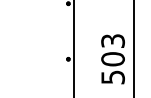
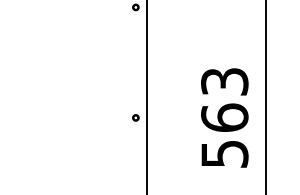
text: (112, 59) -> (223, 118), 503 -> 563

